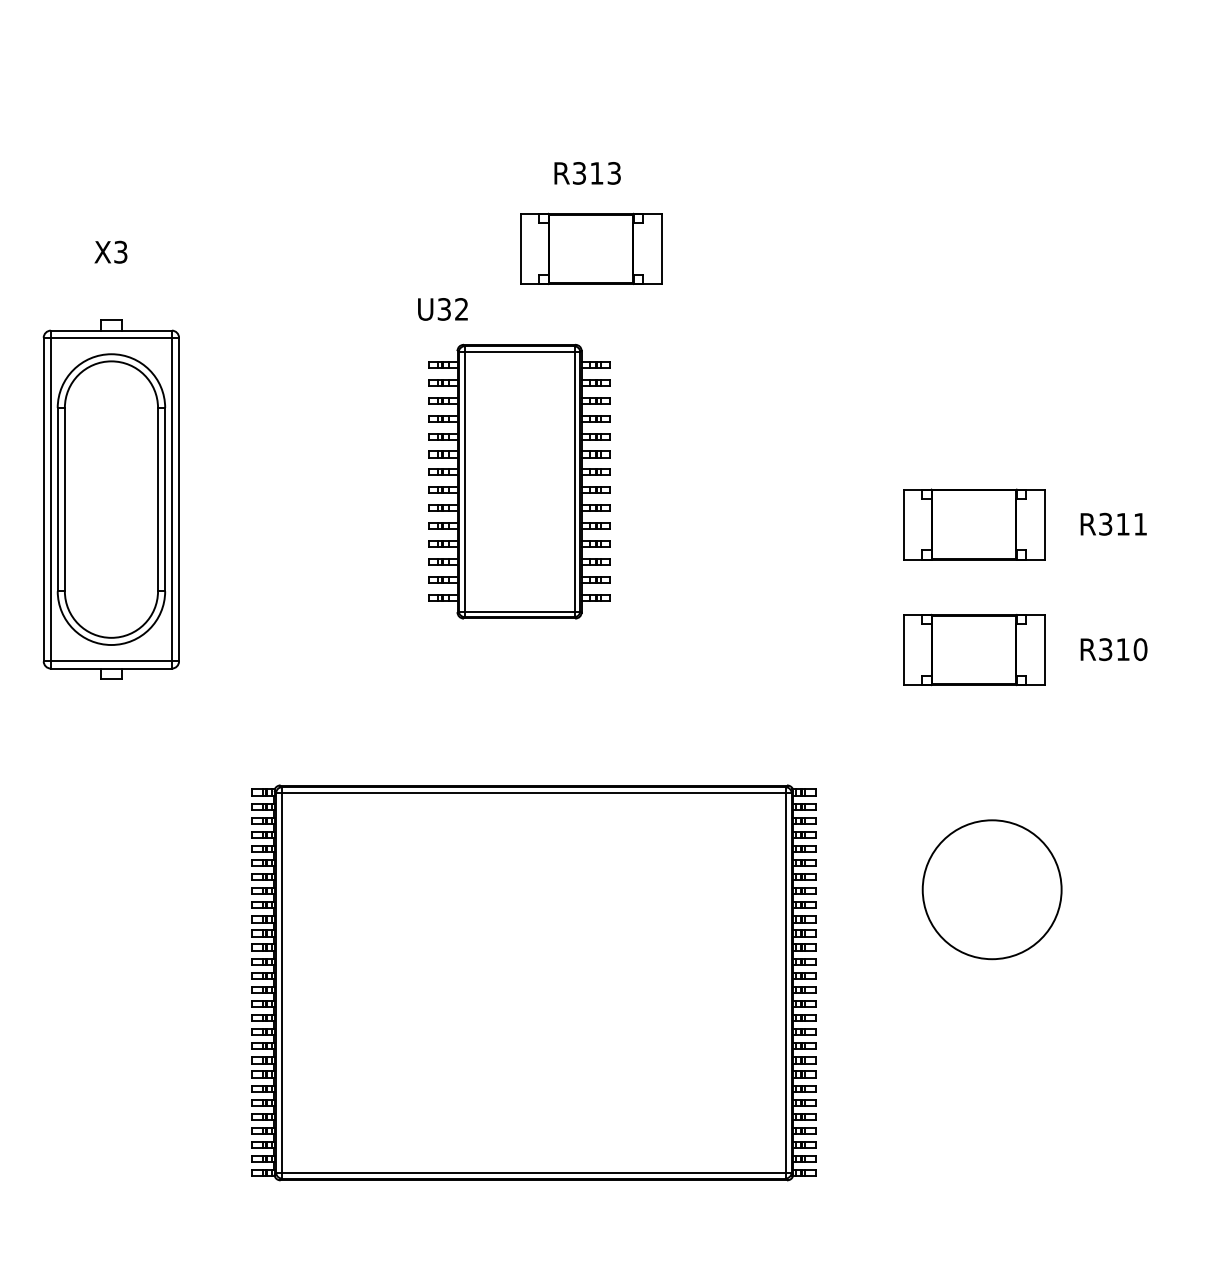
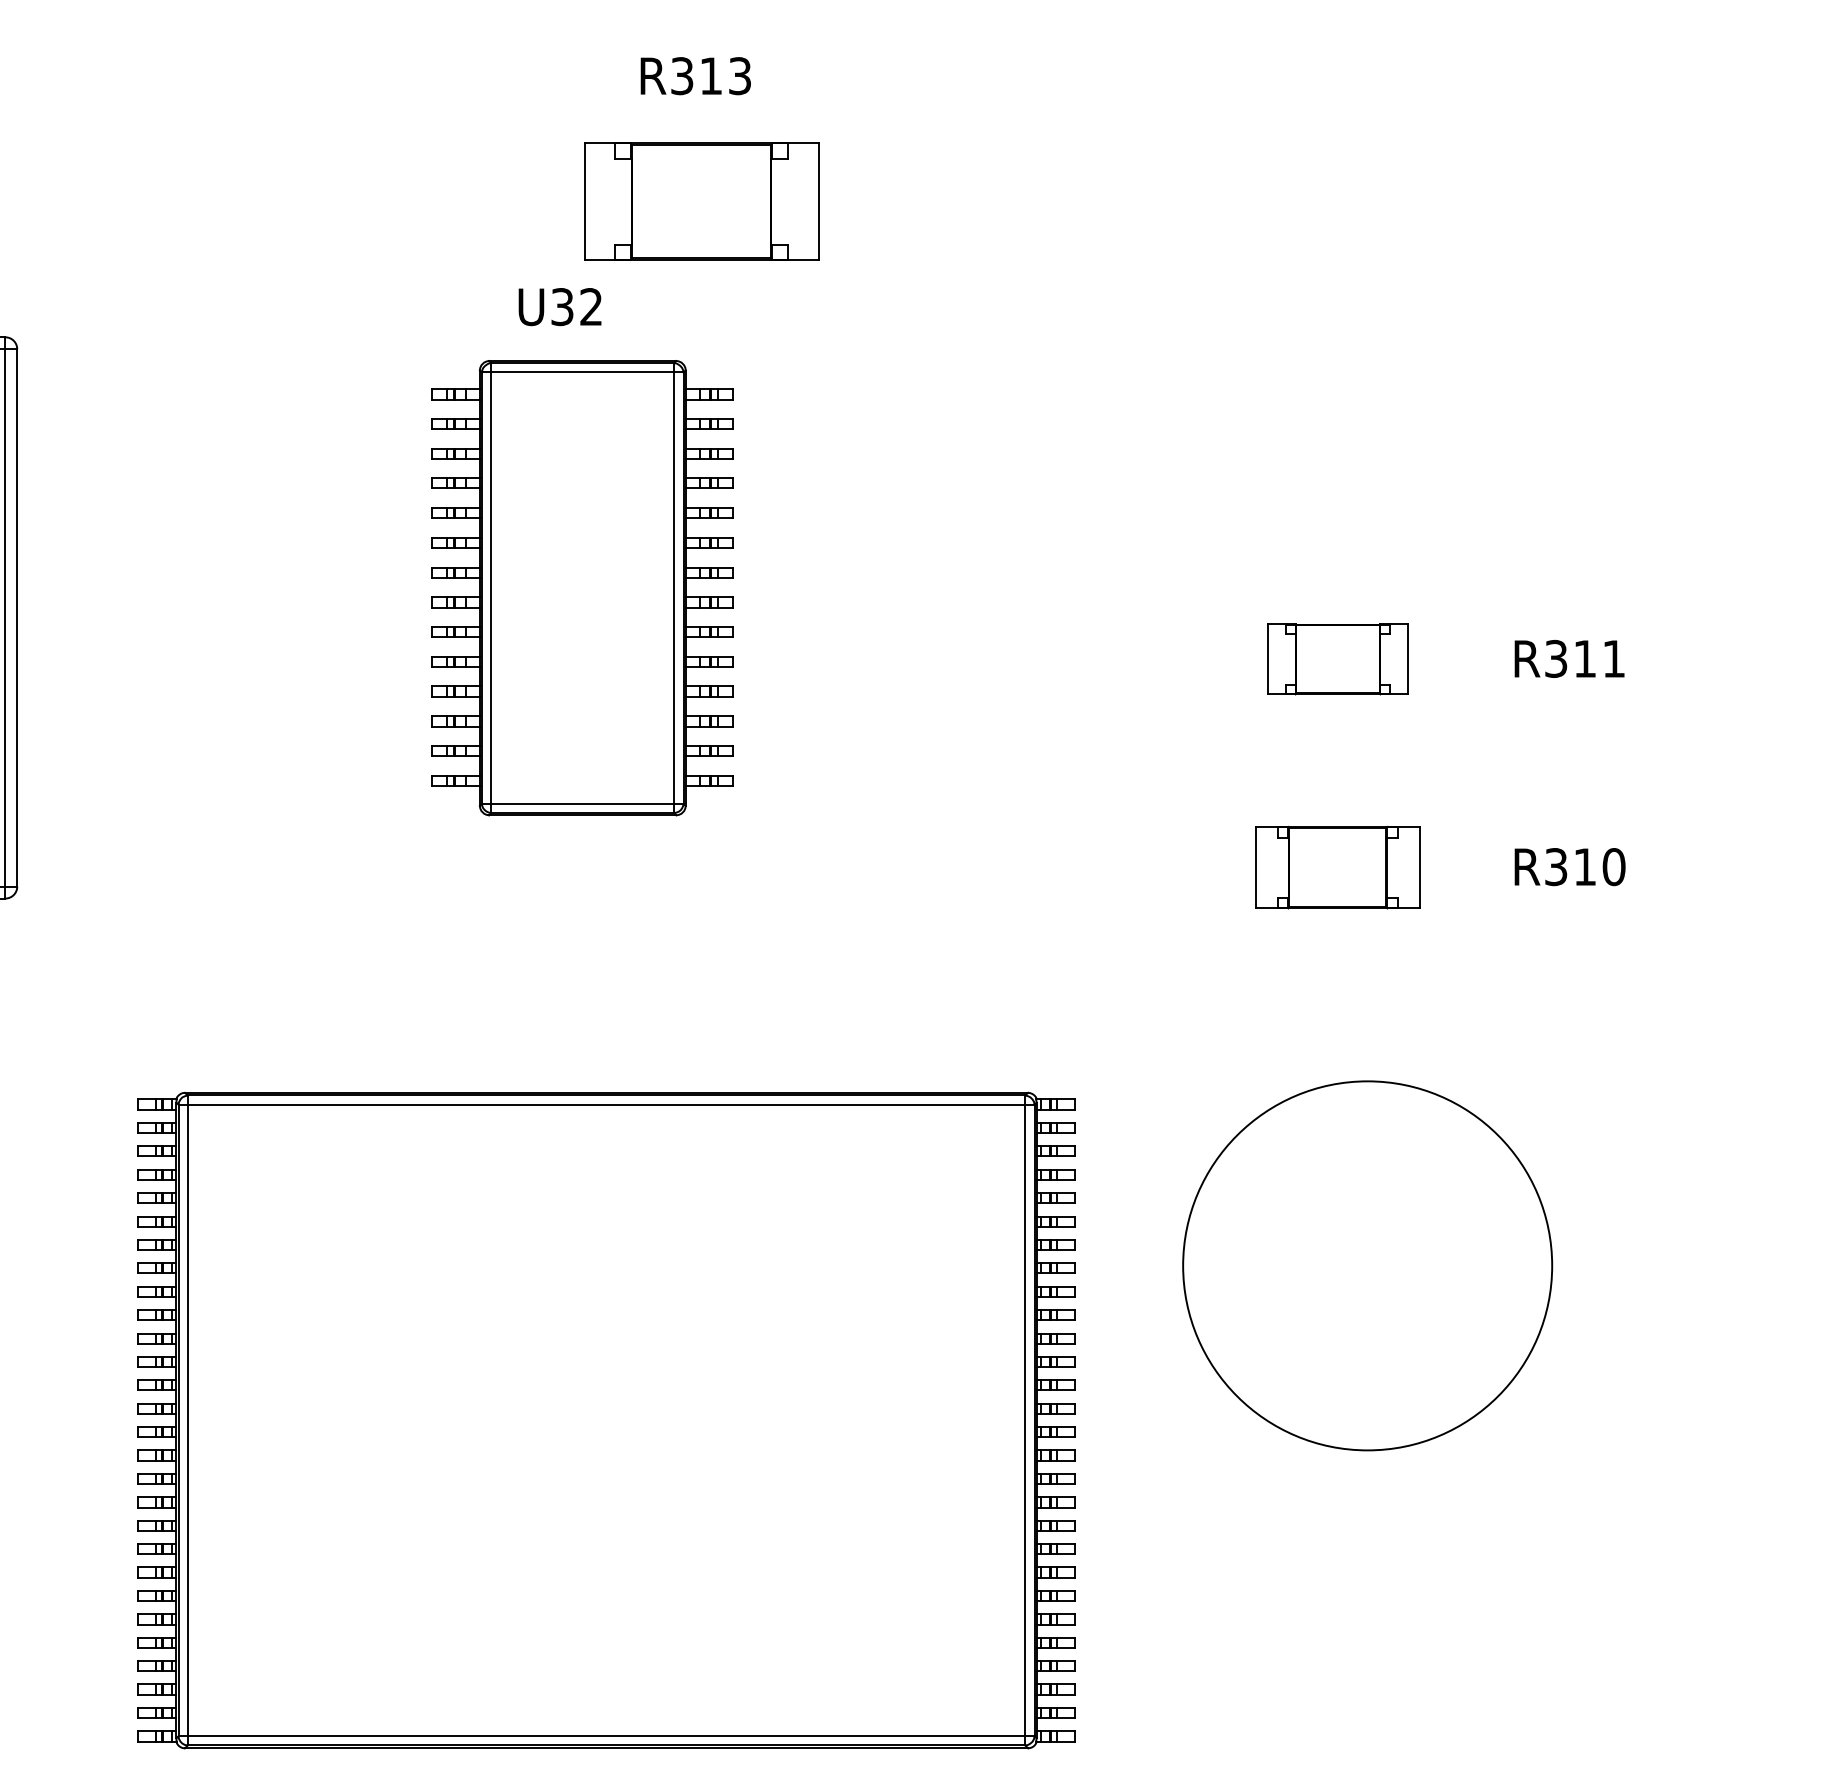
text: (442, 309) -> (559, 307), moved
part: (974, 524) -> (1338, 659), size x0.6
part: (974, 649) -> (1338, 866), size x0.7
circle: (991, 889) -> (1366, 1265), size x1.6

